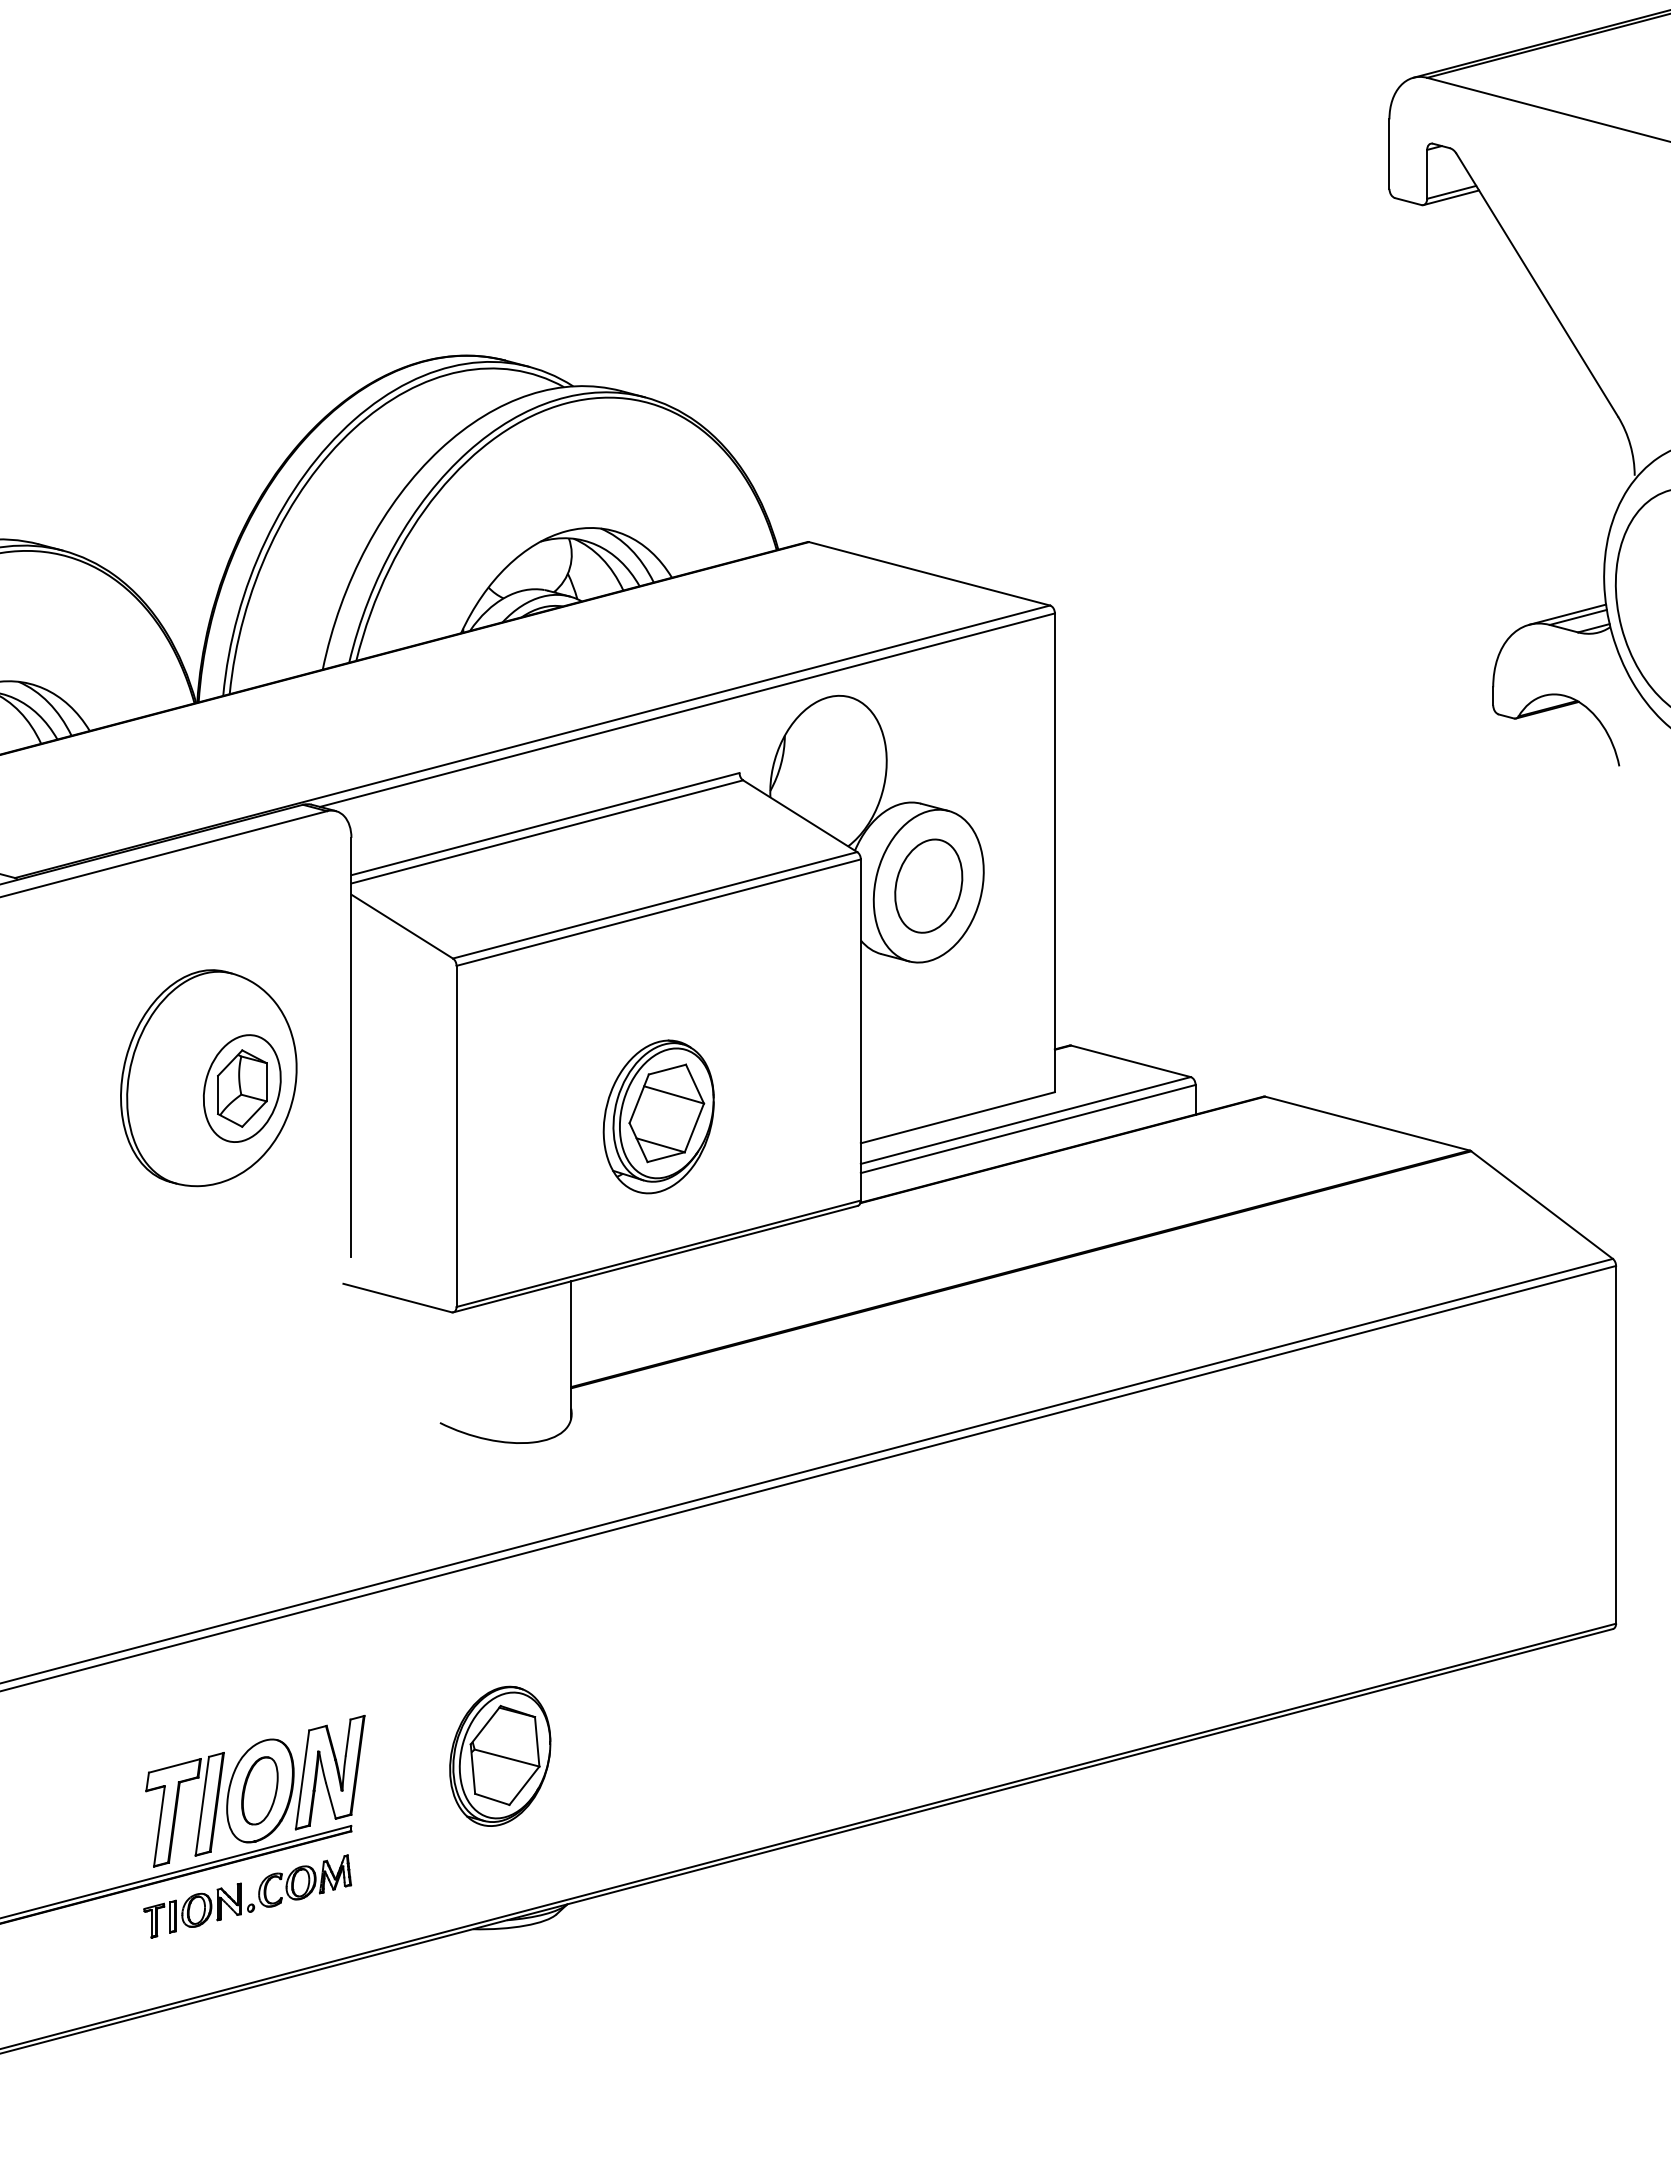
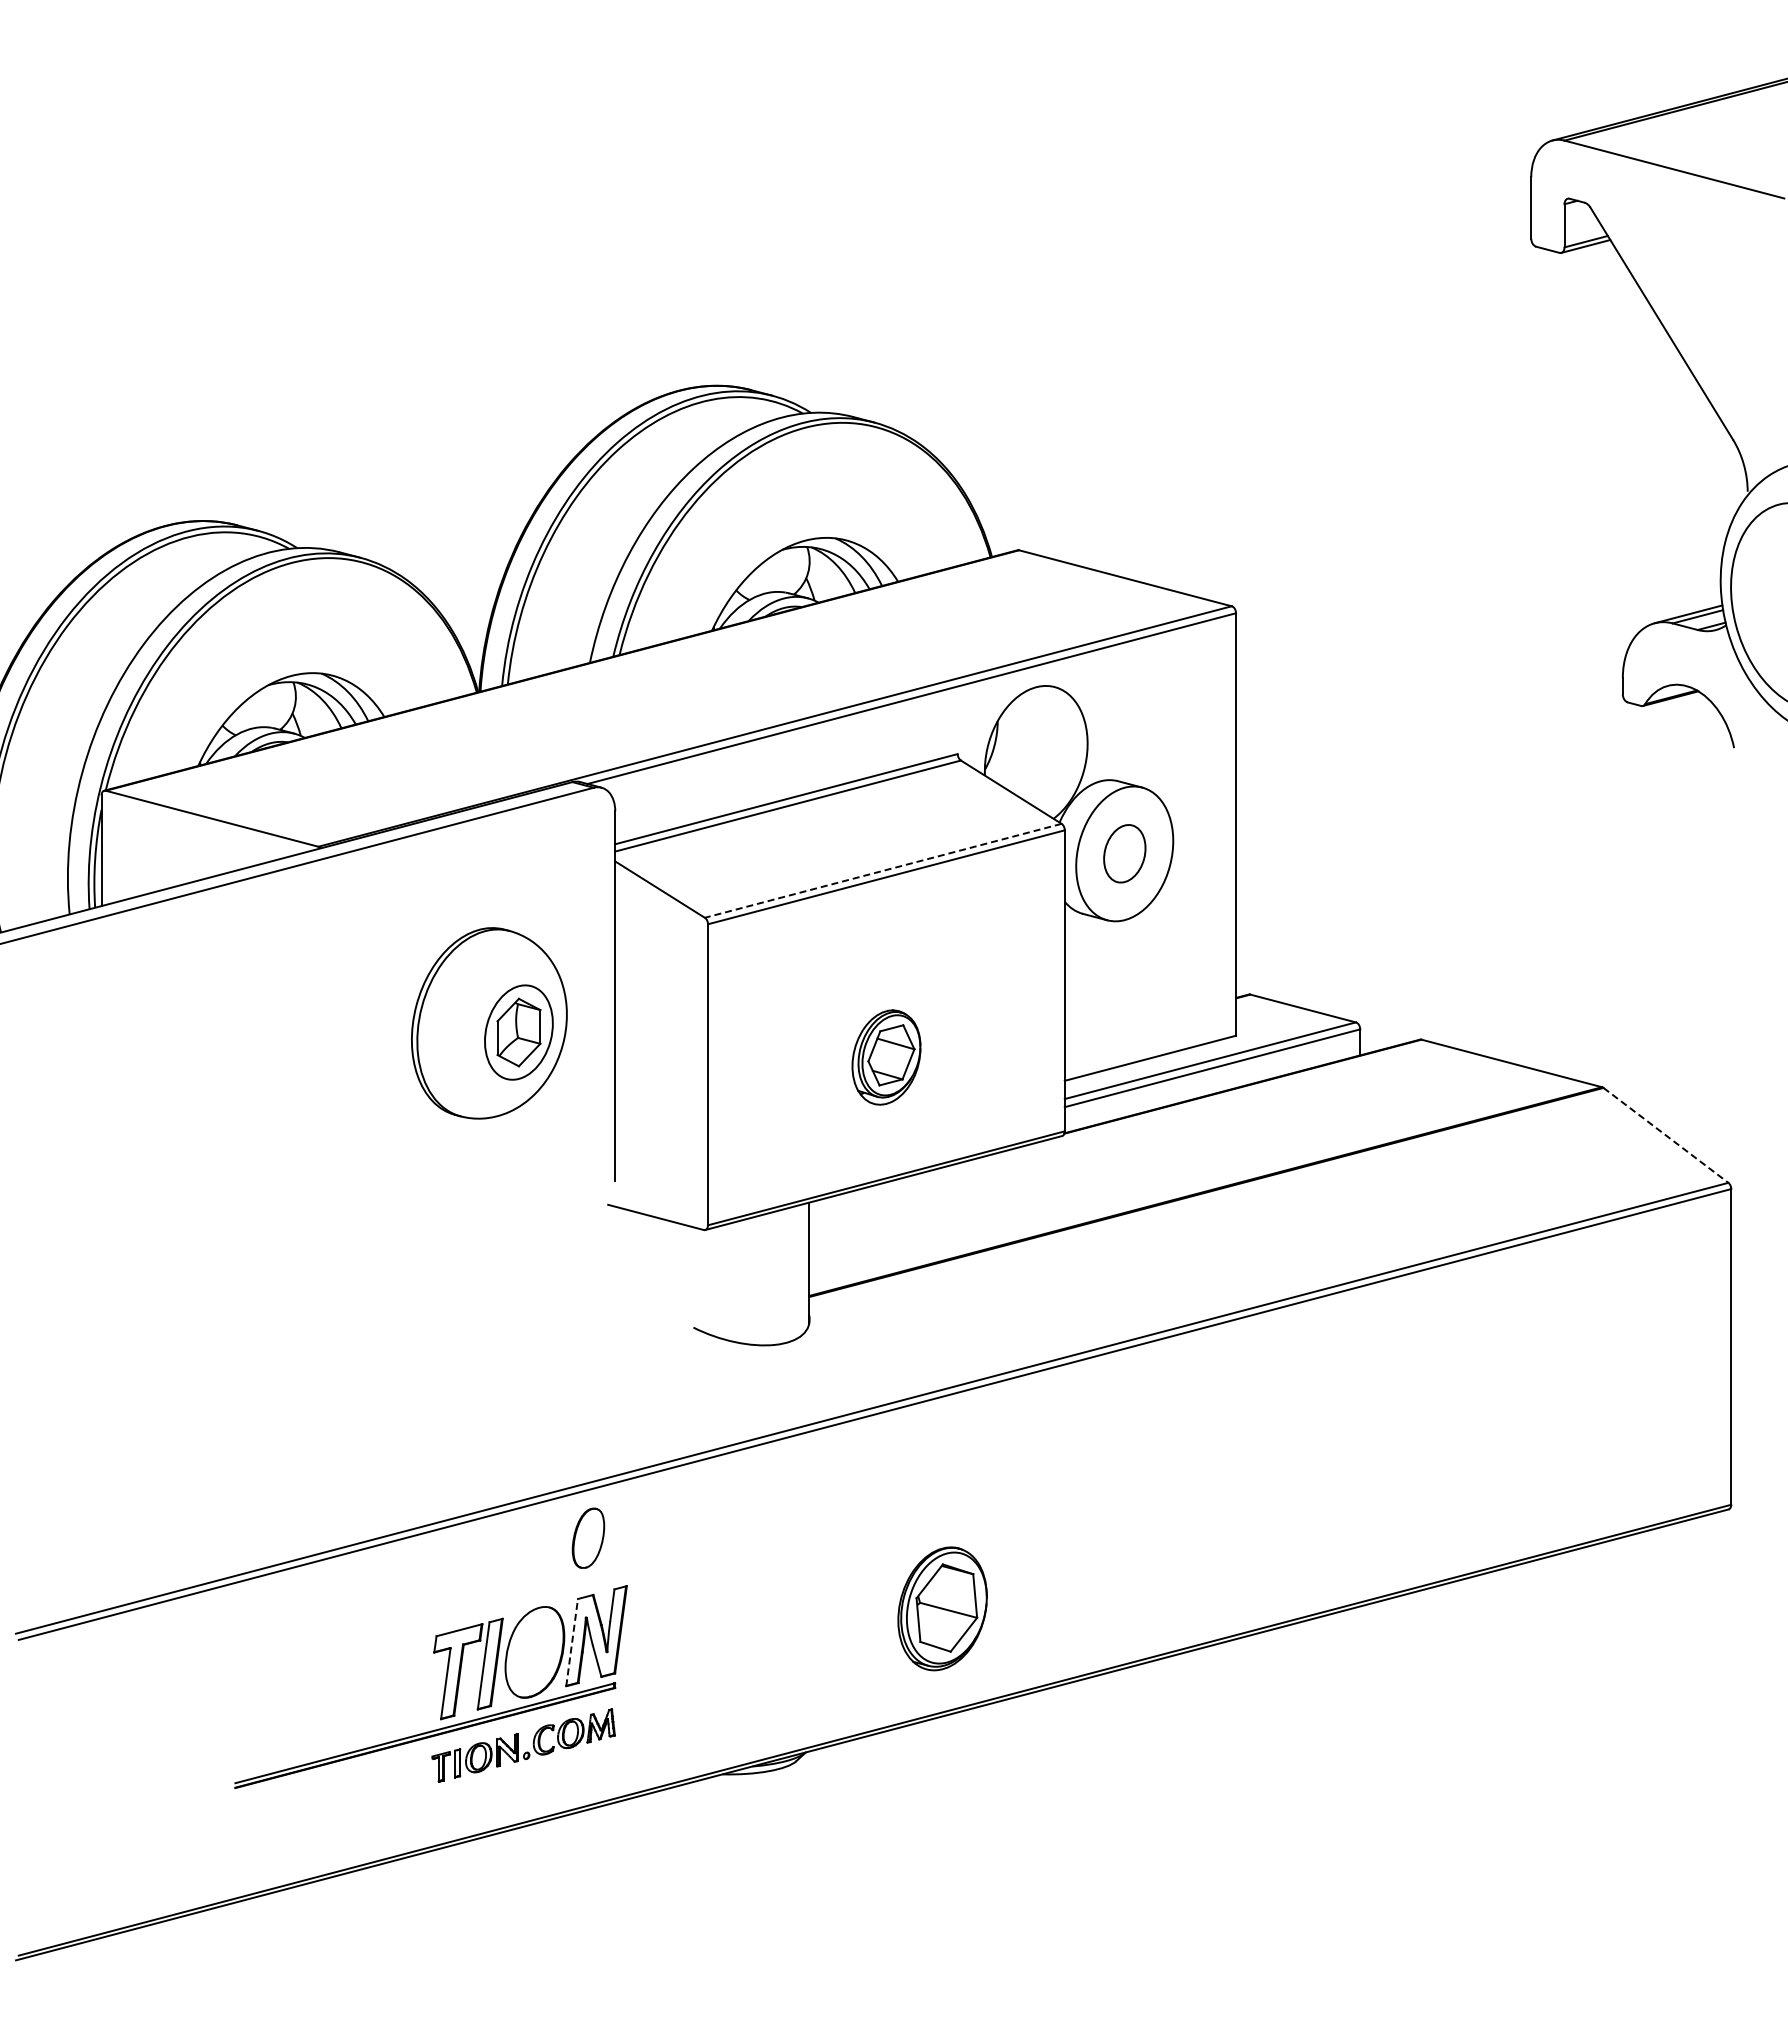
part: (928, 885) -> (1124, 853), size x0.7
line: (654, 904) -> (882, 870), solid -> dashed
part: (658, 1116) -> (886, 1057), size x0.7
line: (1542, 1205) -> (1666, 1135), solid -> dashed
part: (500, 1755) -> (942, 1608), moved
line: (302, 1779) -> (572, 1642), solid -> dashed
part: (259, 1789) -> (588, 1537), moved

